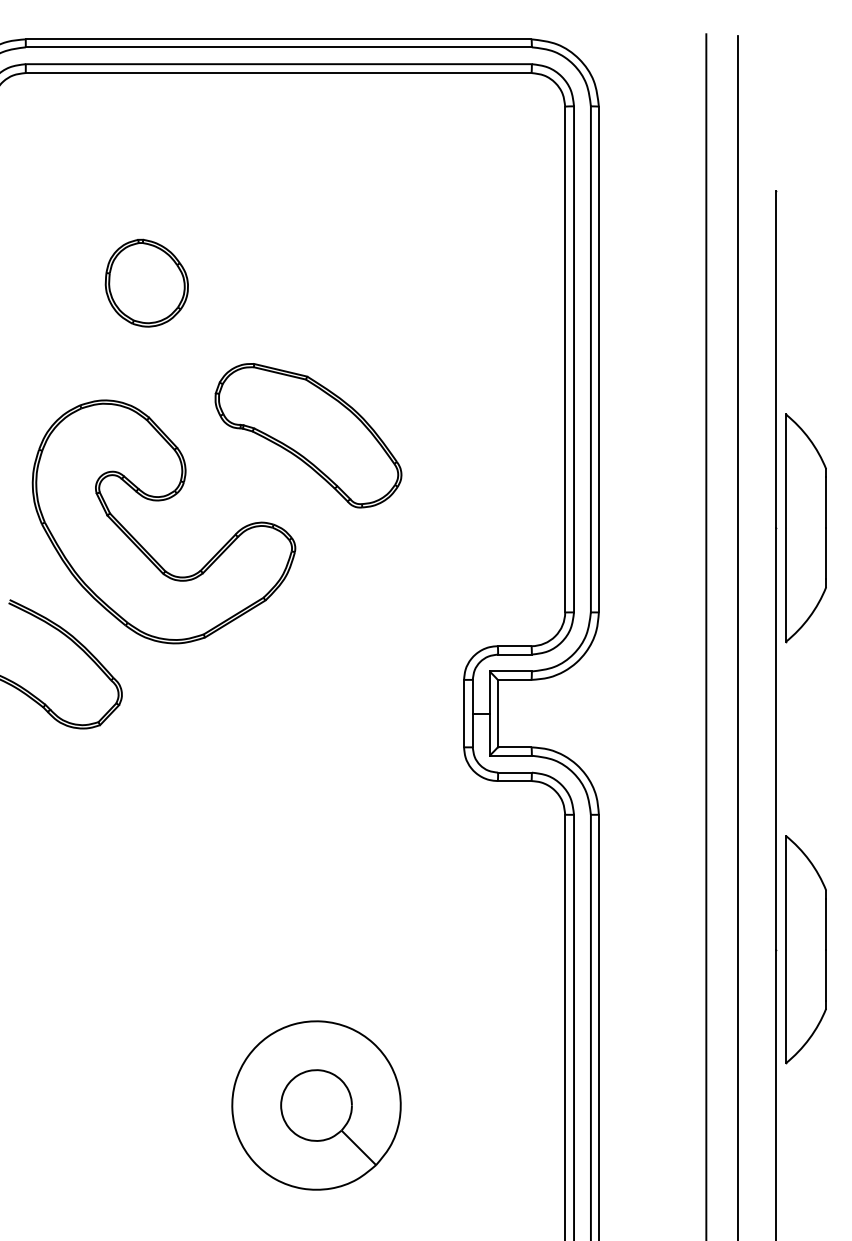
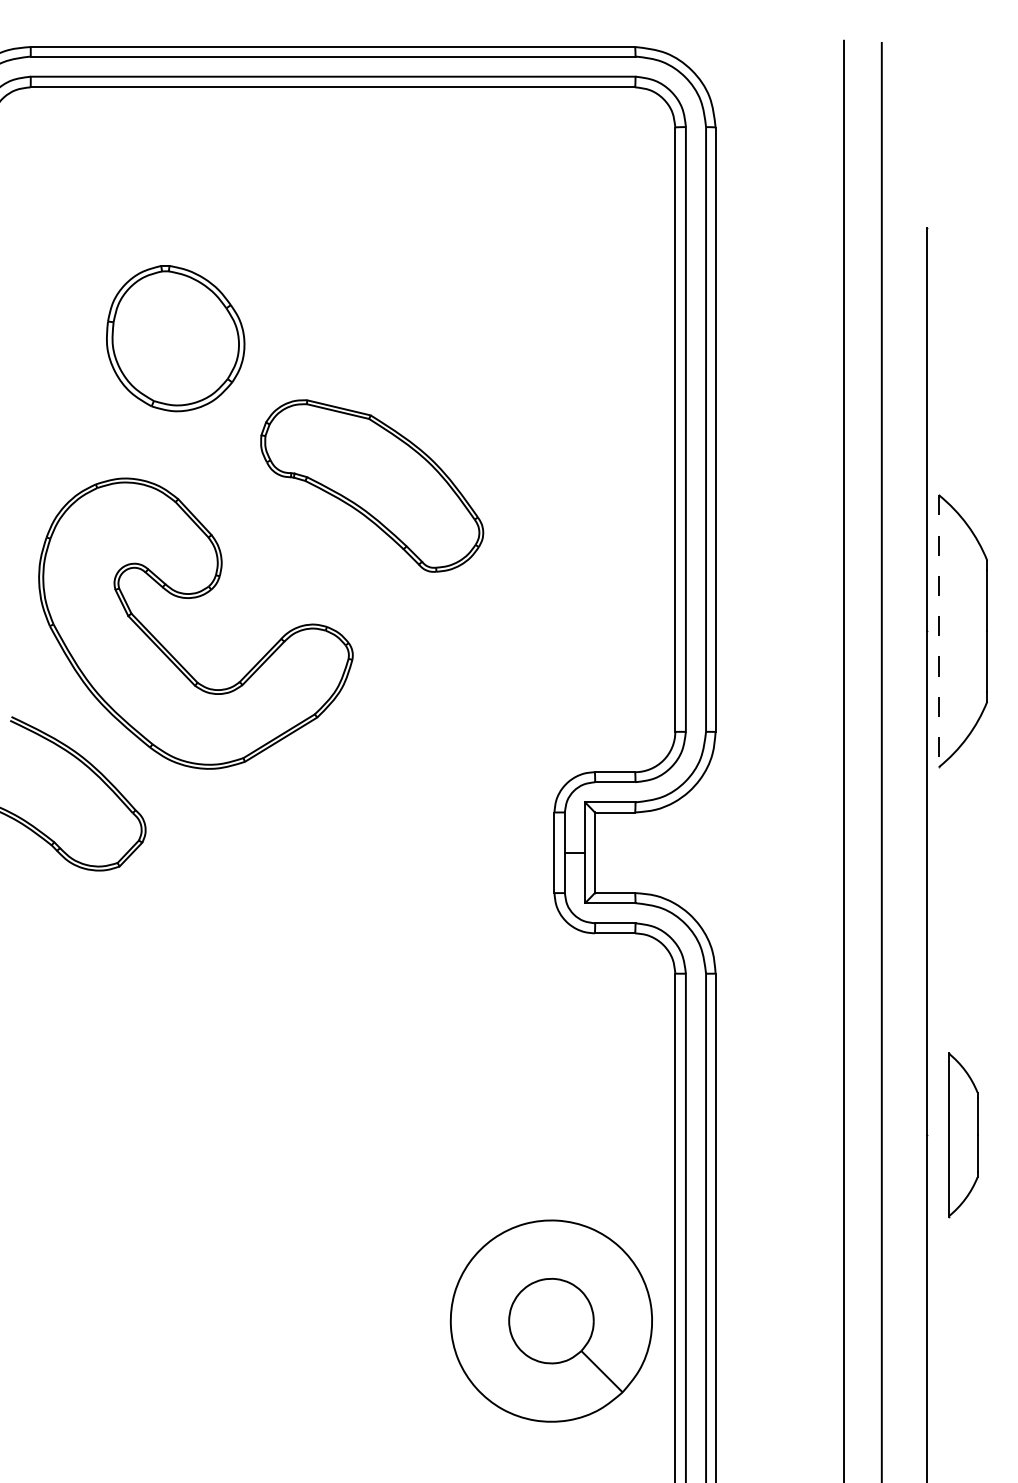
part: (146, 282) -> (174, 337), size x1.4
part: (308, 435) -> (372, 485), moved
line: (785, 528) -> (938, 631), solid -> dashed
part: (805, 949) -> (962, 1134), size x0.6
part: (316, 1105) -> (551, 1321), moved

